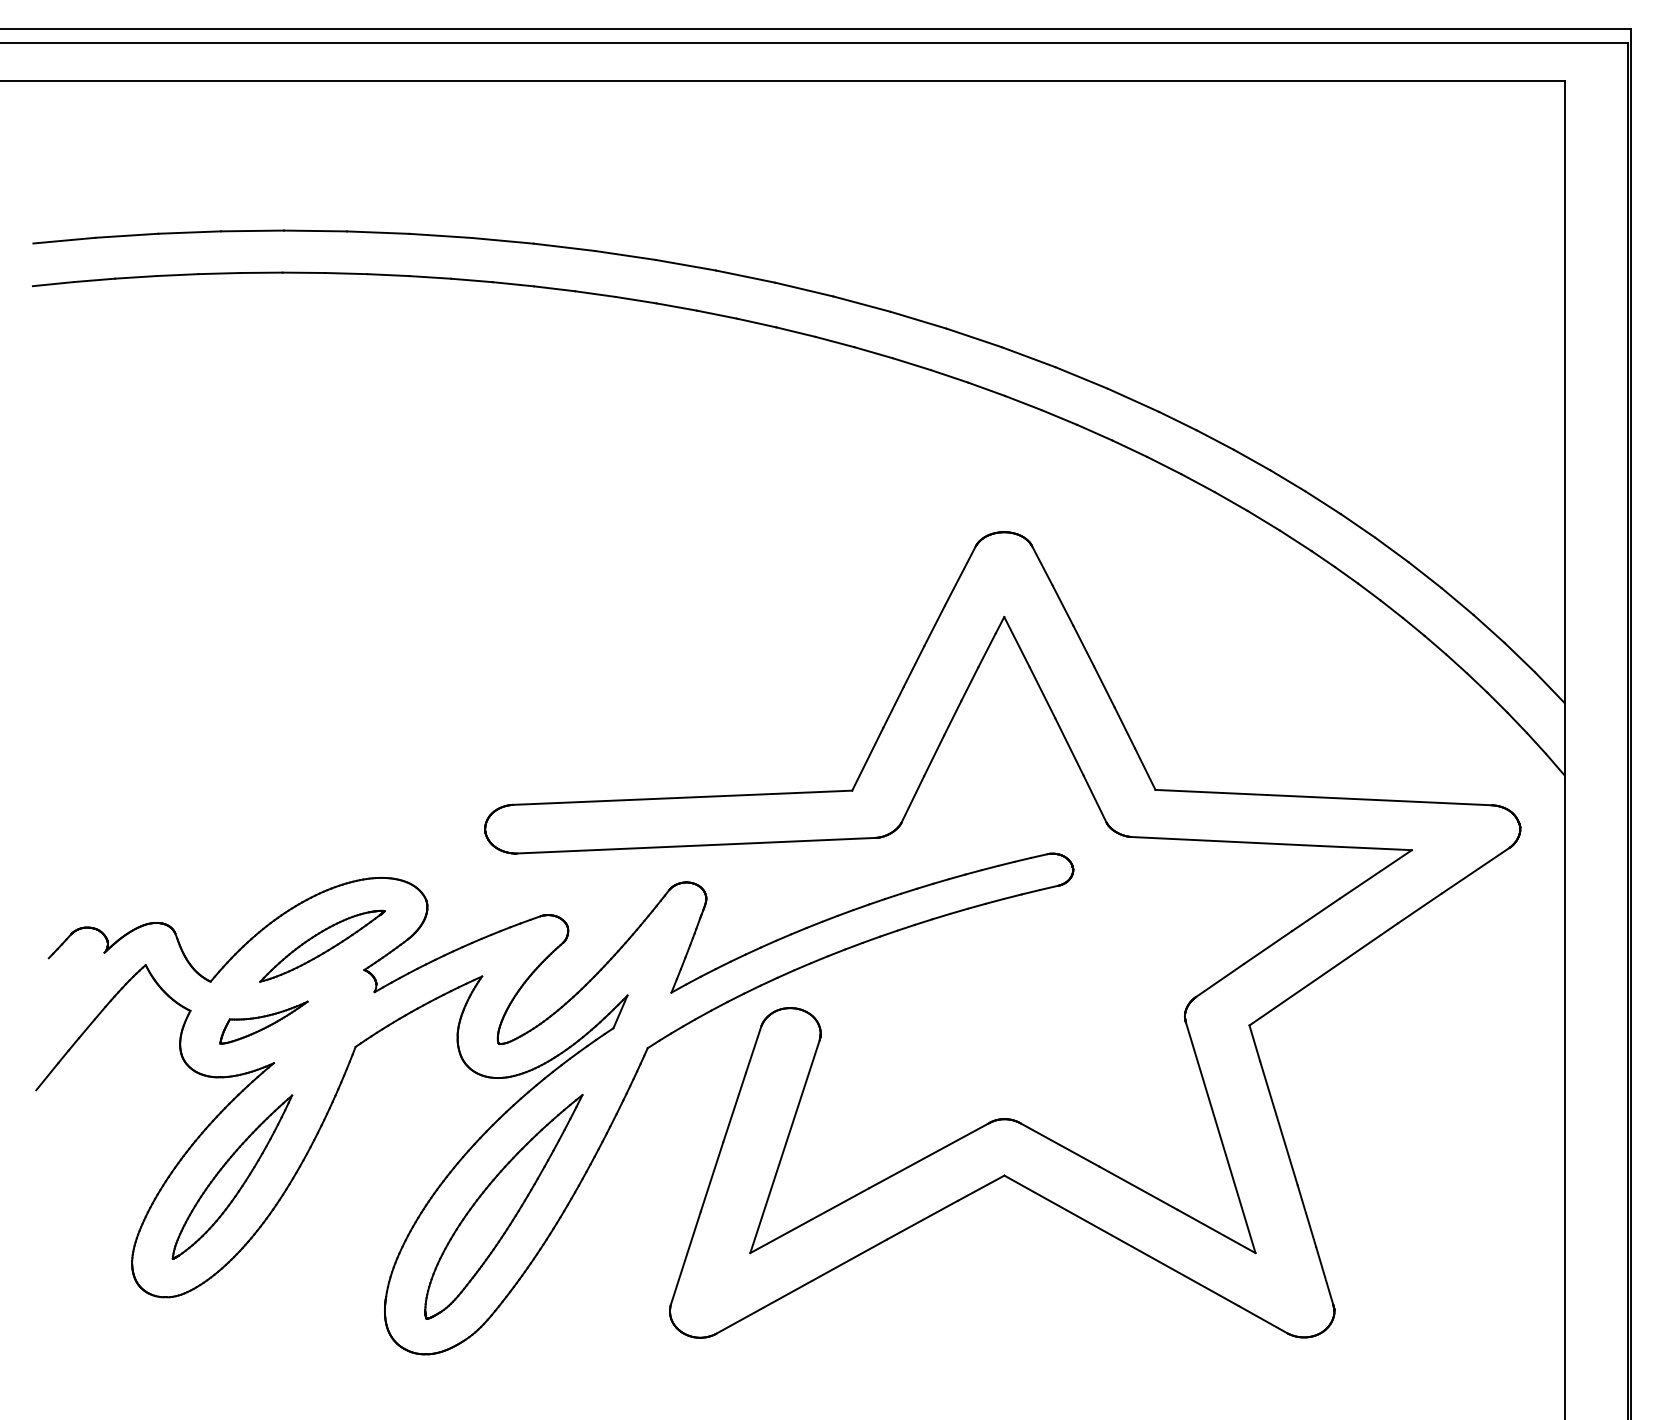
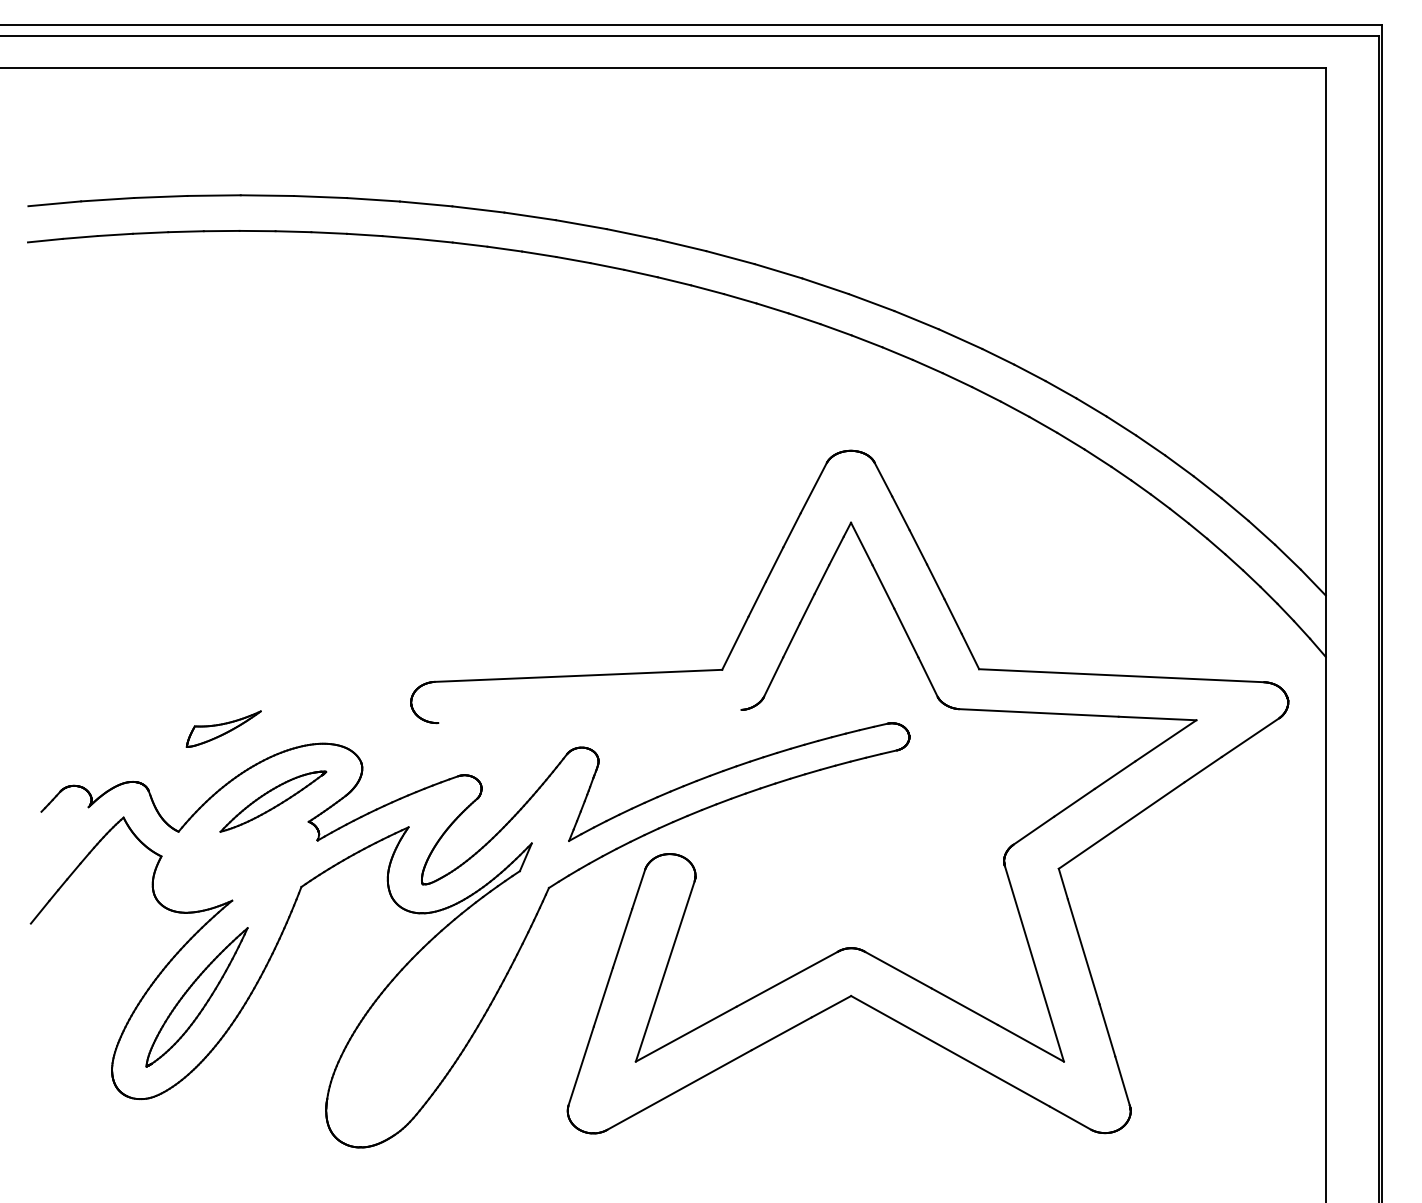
line: (696, 845) -> (590, 716), removed
part: (263, 1022) -> (223, 729), moved
part: (503, 1206) -> (426, 1022), removed

